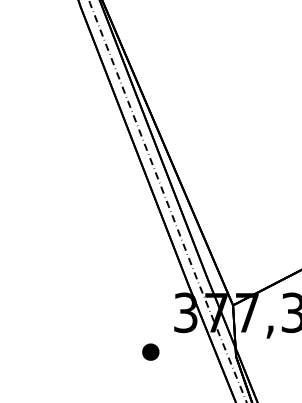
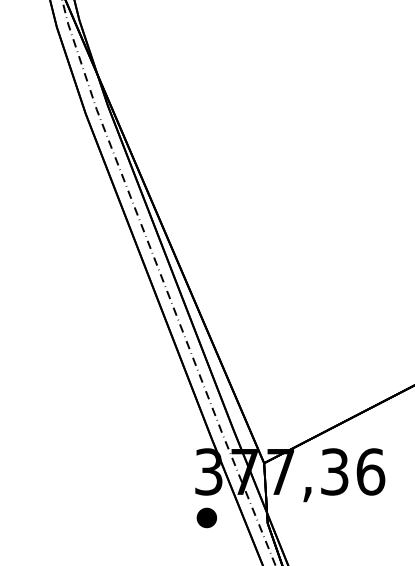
part: (150, 351) -> (206, 517), moved

